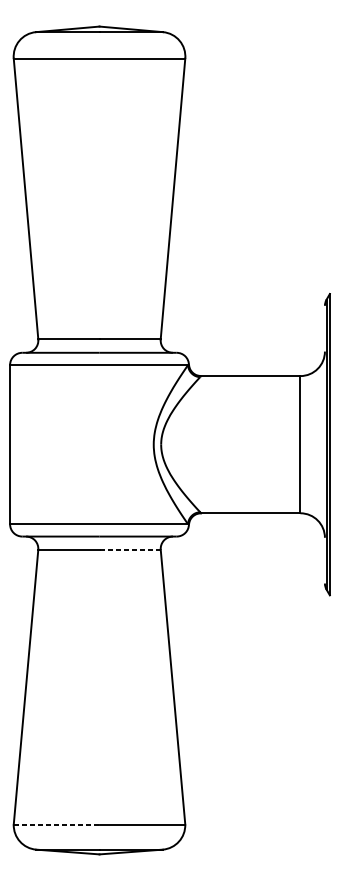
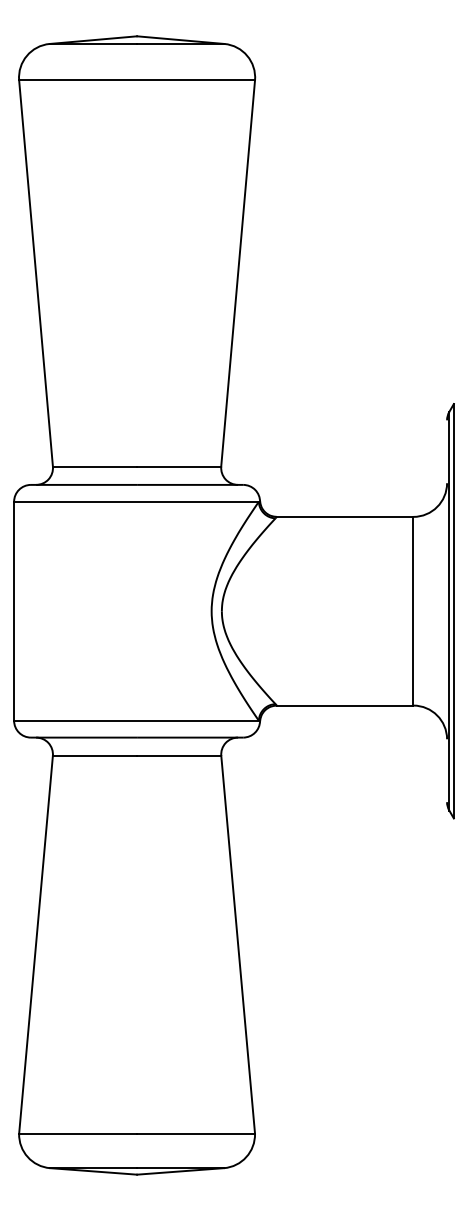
line: (129, 549) -> (178, 755), dashed -> solid
line: (56, 824) -> (78, 1133), dashed -> solid

